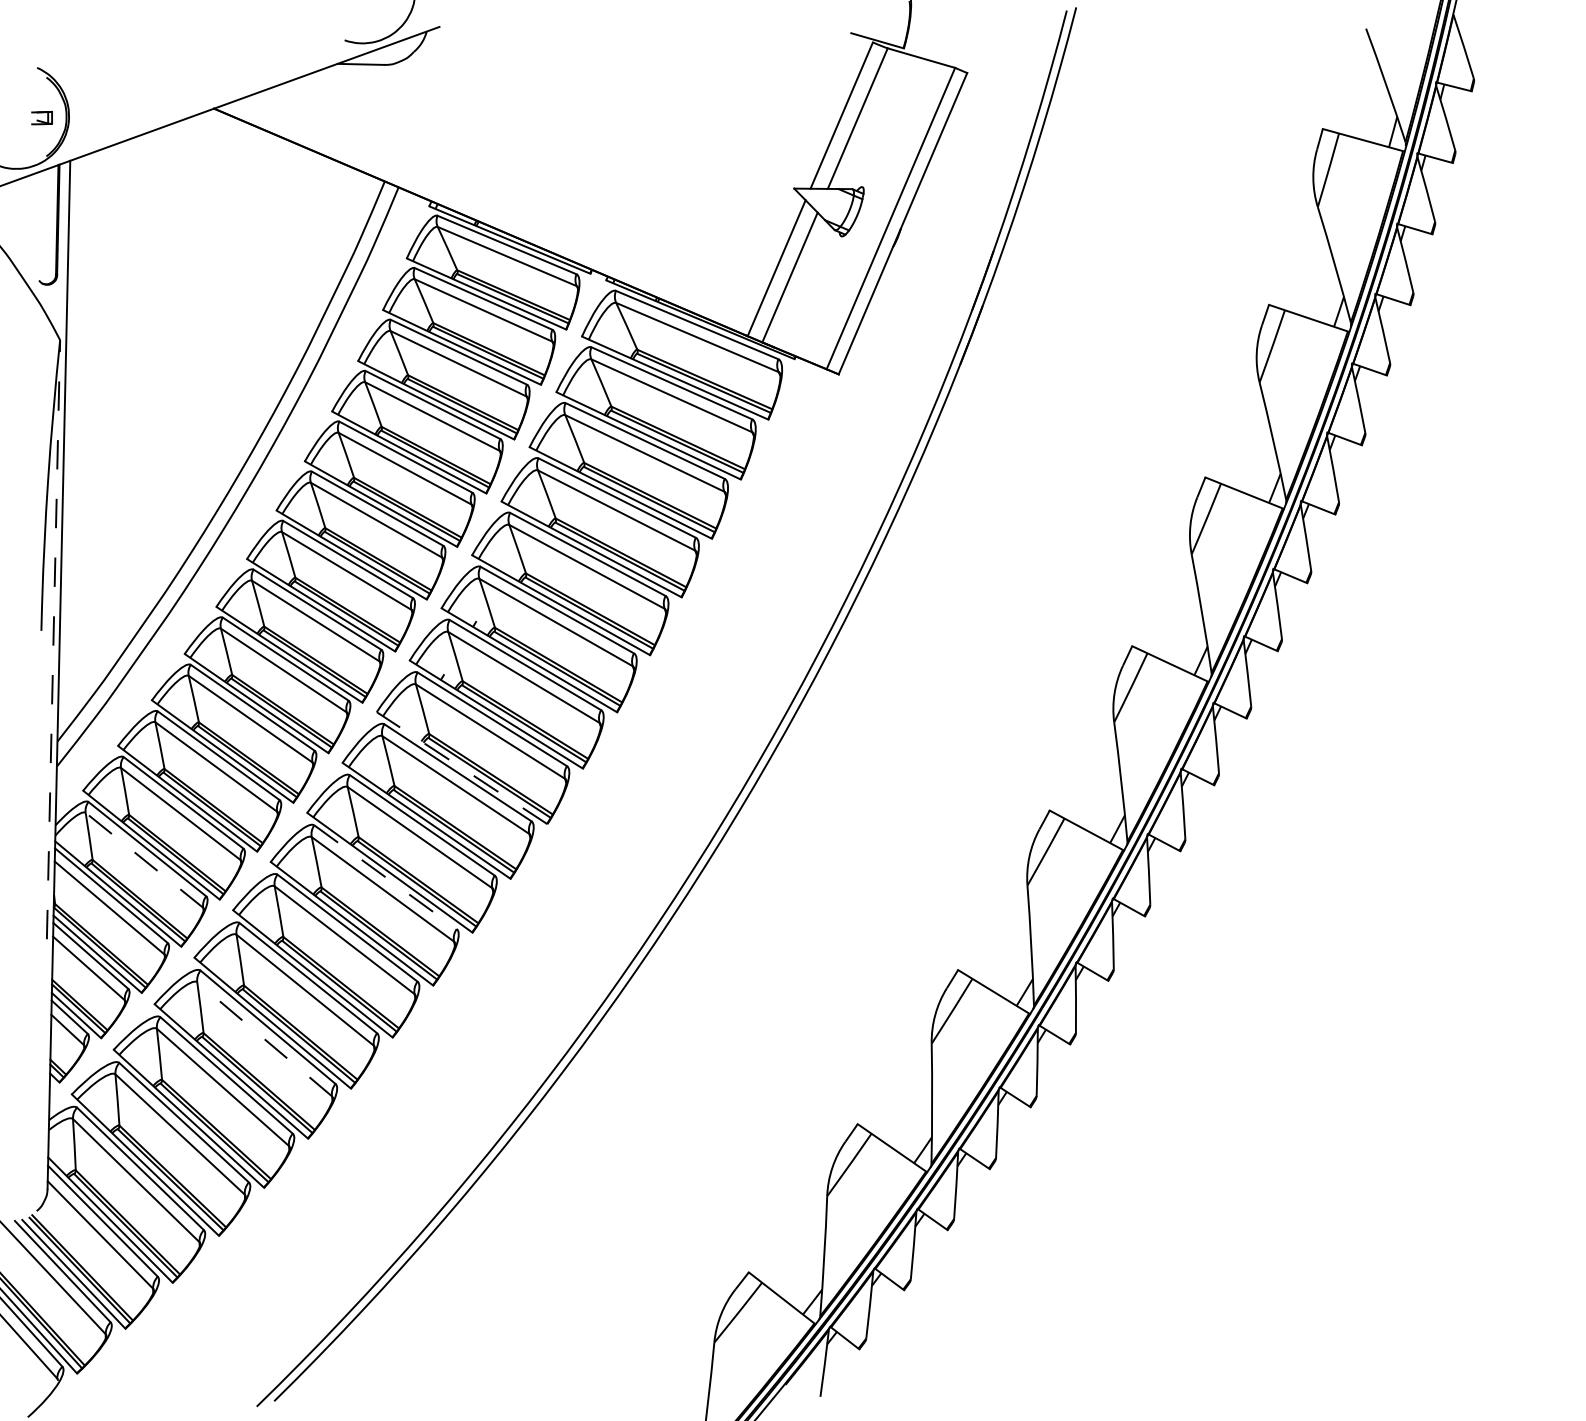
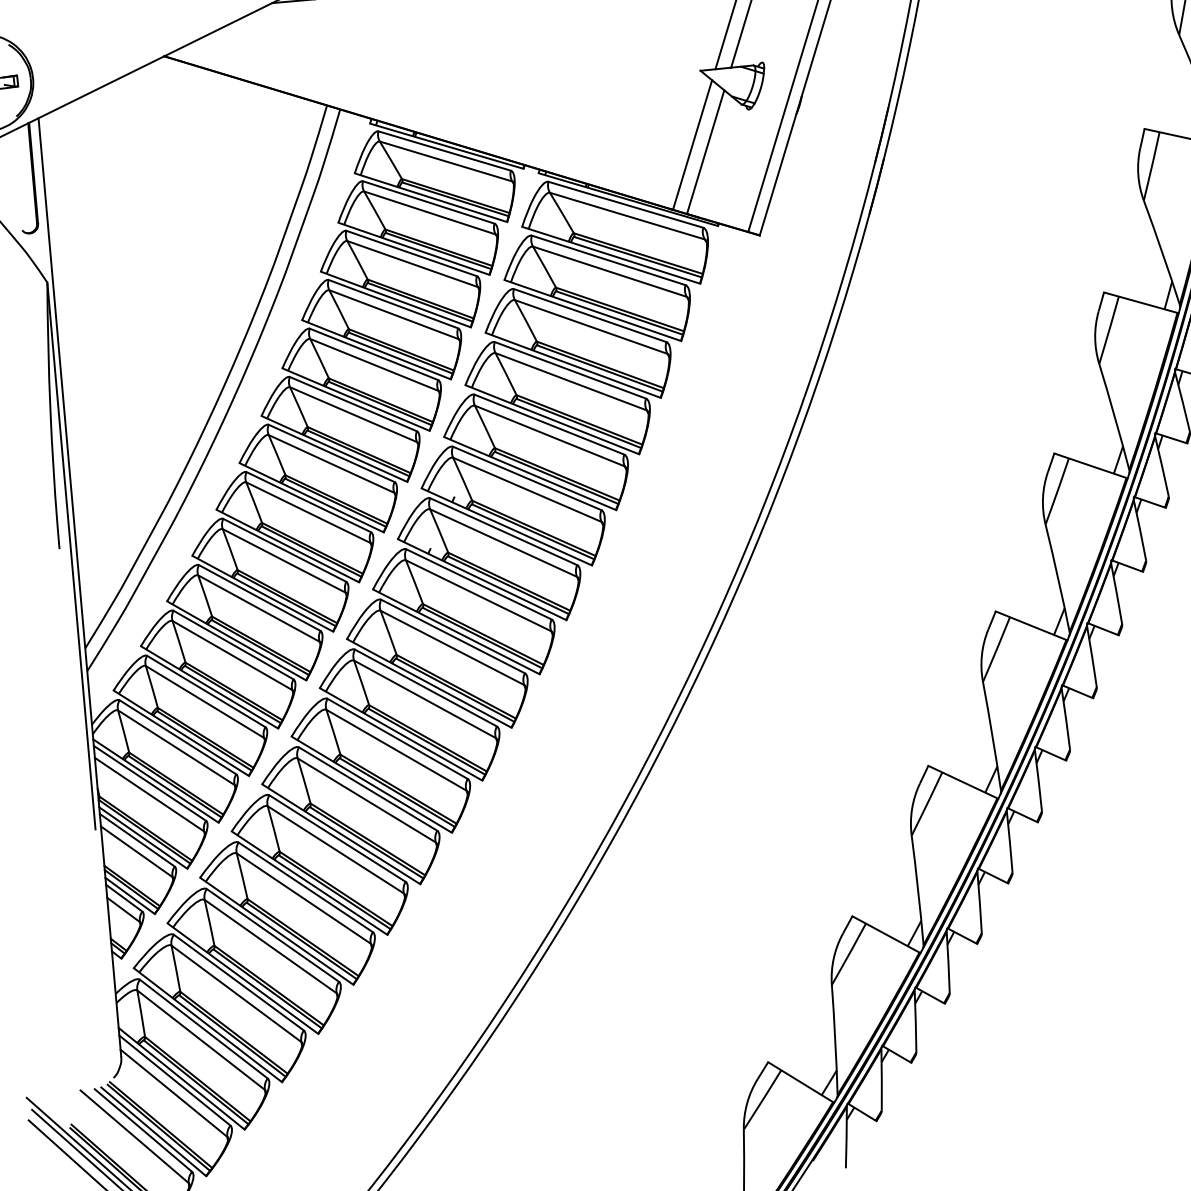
line: (53, 639) -> (71, 555), dashed -> solid
line: (461, 767) -> (455, 631), dashed -> solid
line: (144, 860) -> (176, 747), dashed -> solid
line: (385, 877) -> (397, 739), dashed -> solid
line: (264, 1038) -> (303, 897), dashed -> solid

